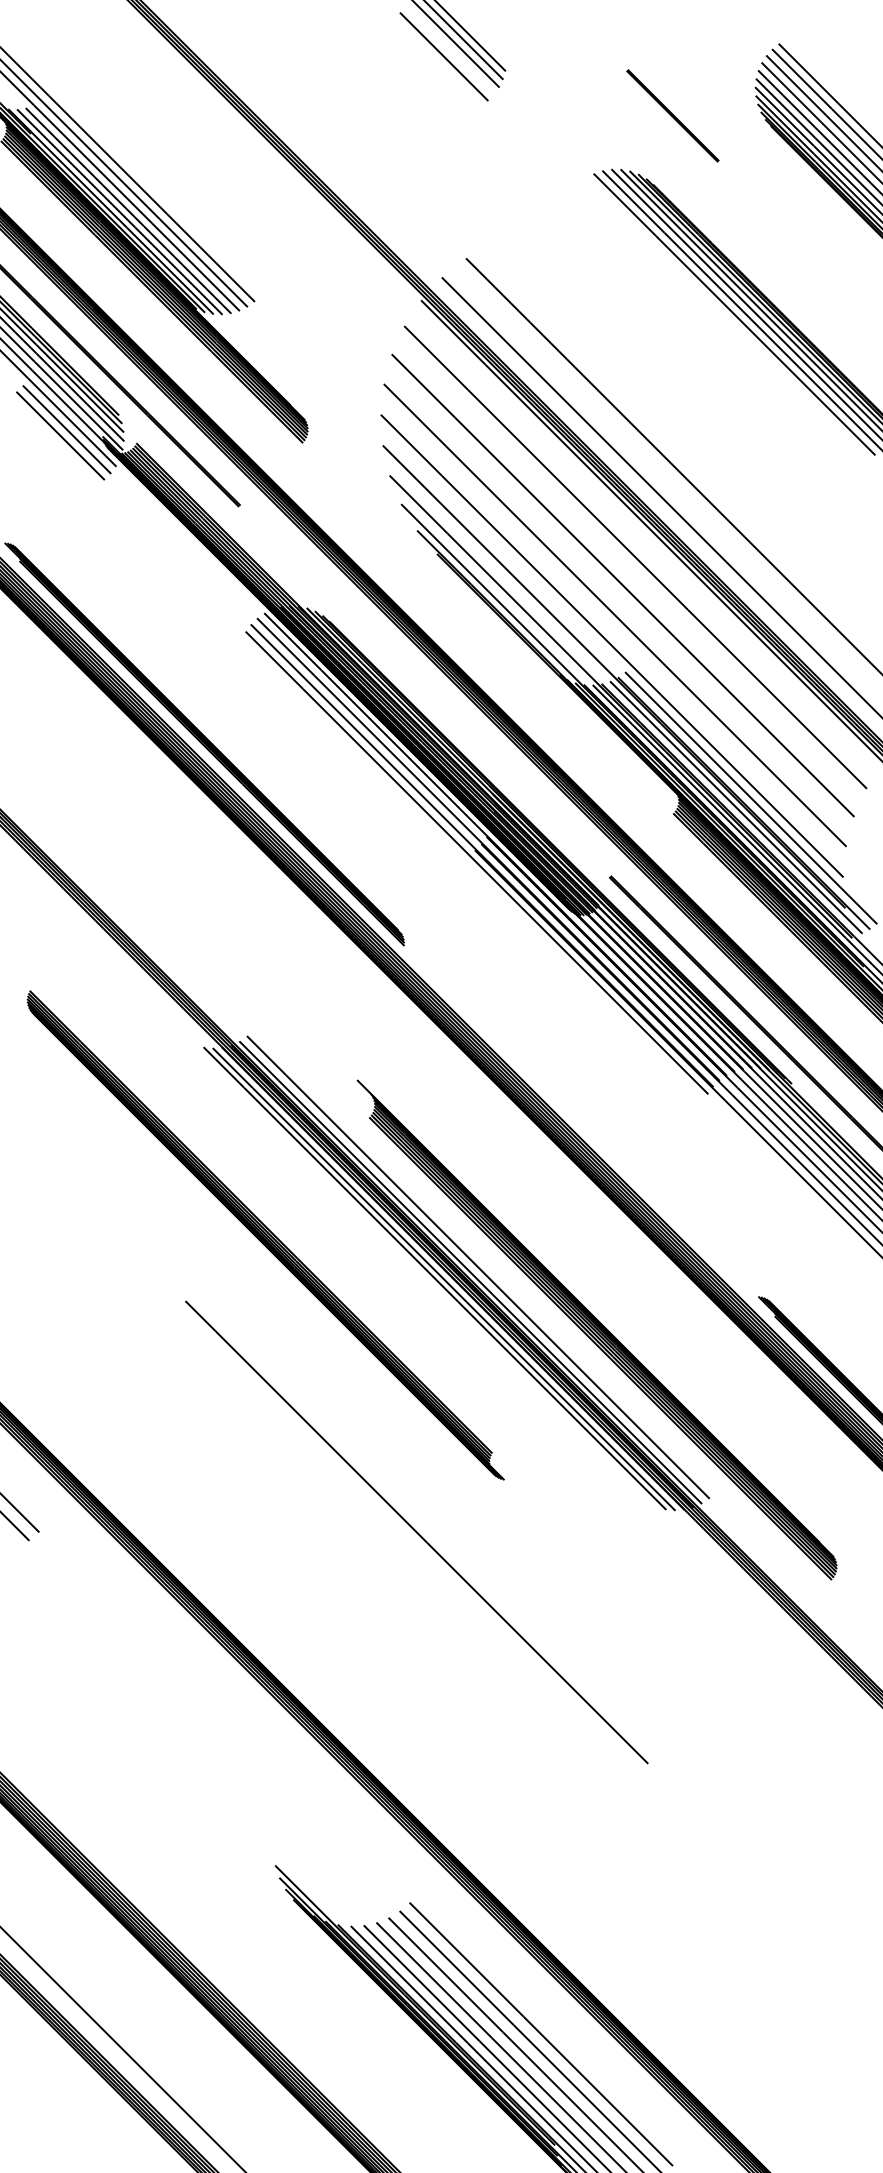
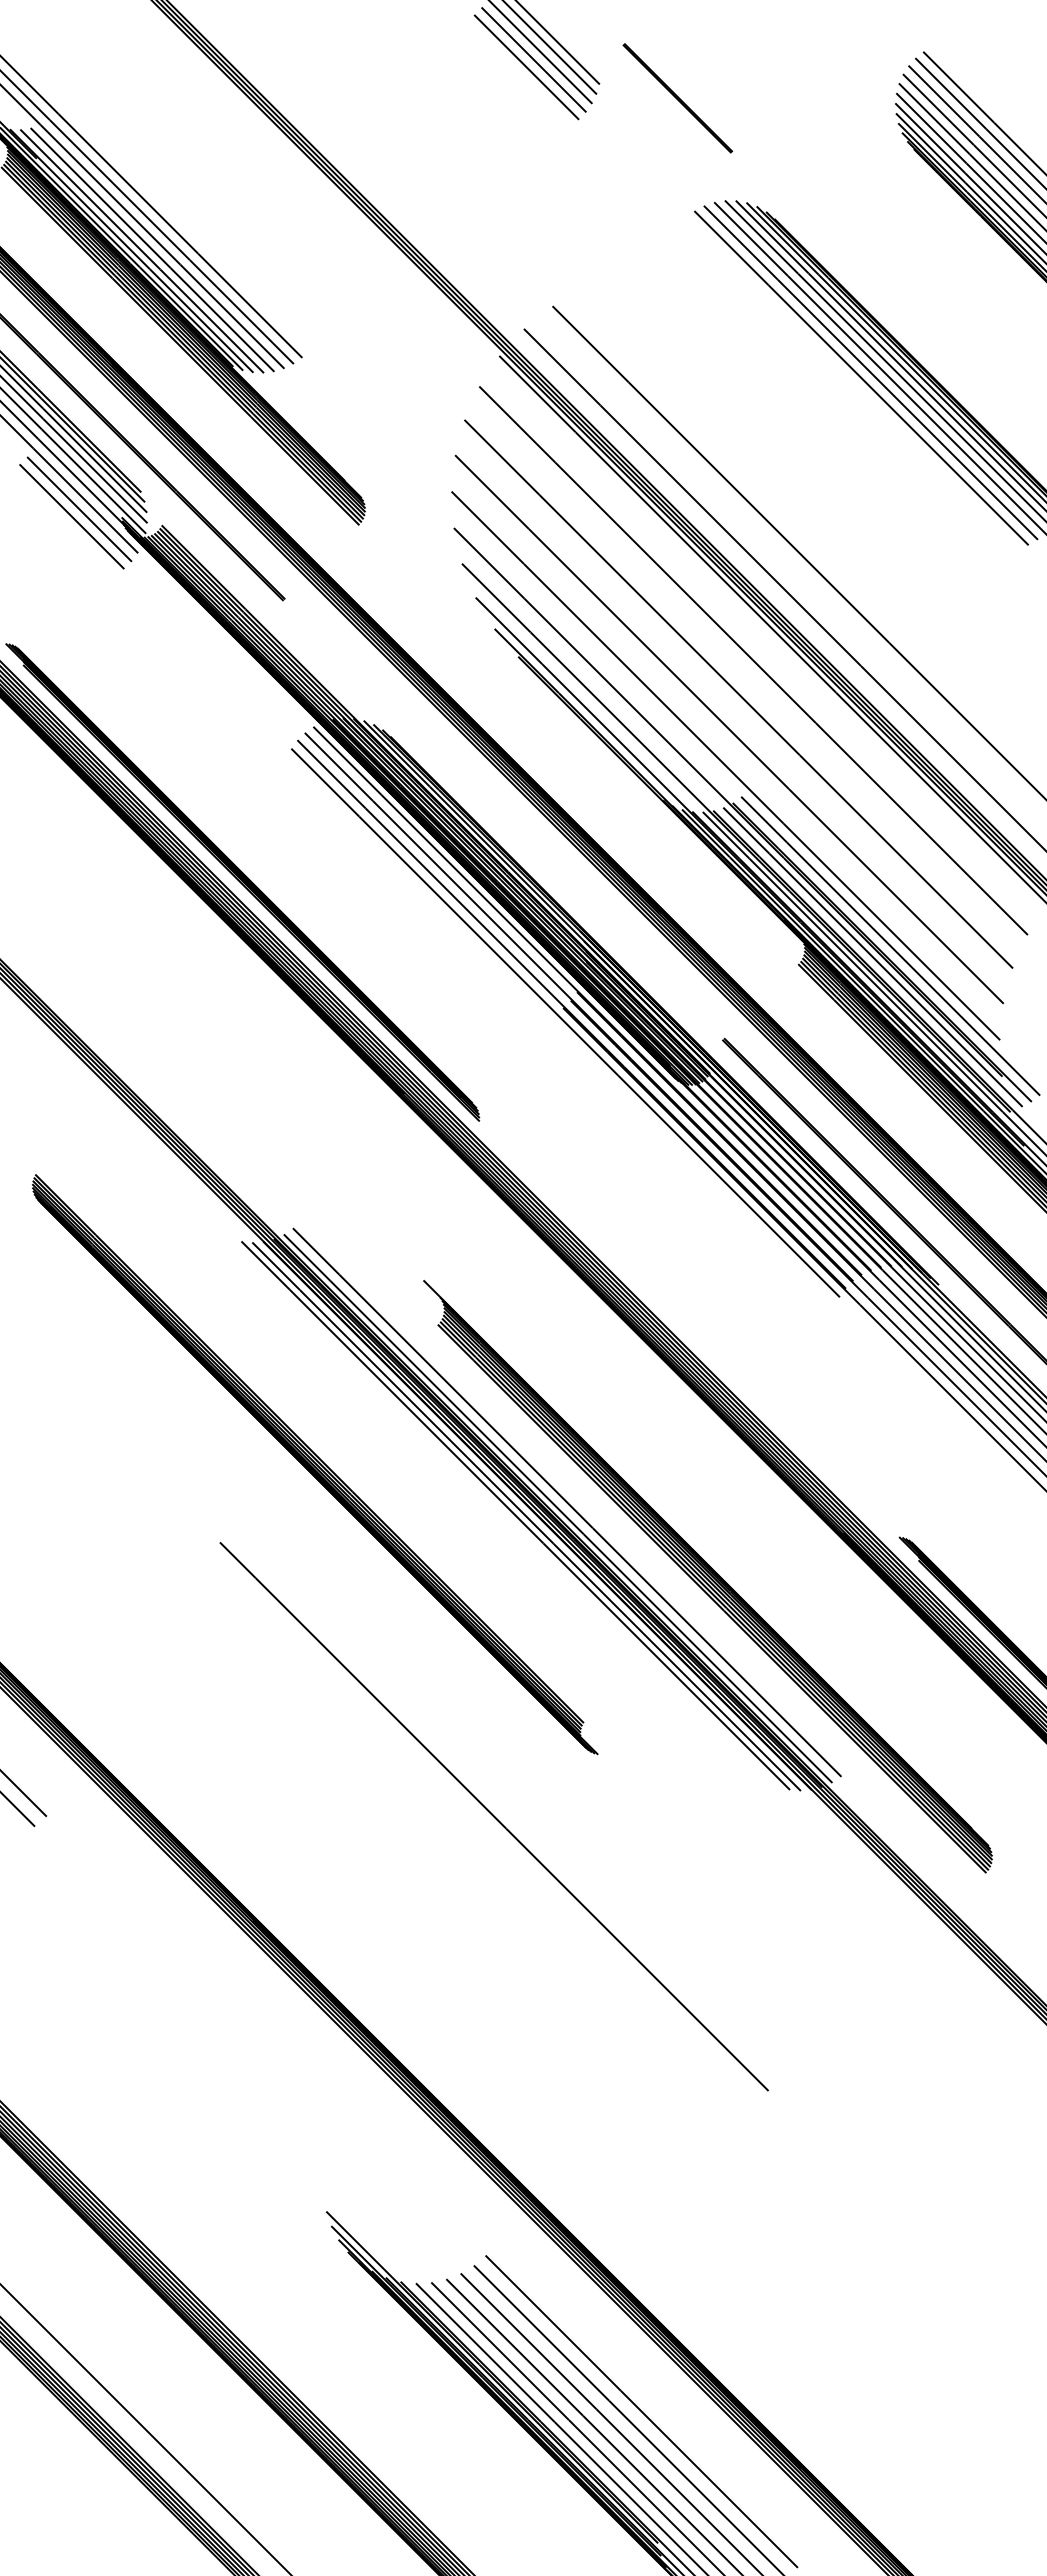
line: (449, 50) -> (533, 59), added
line: (672, 116) -> (677, 98), moved
line: (726, 318) -> (861, 377), added

